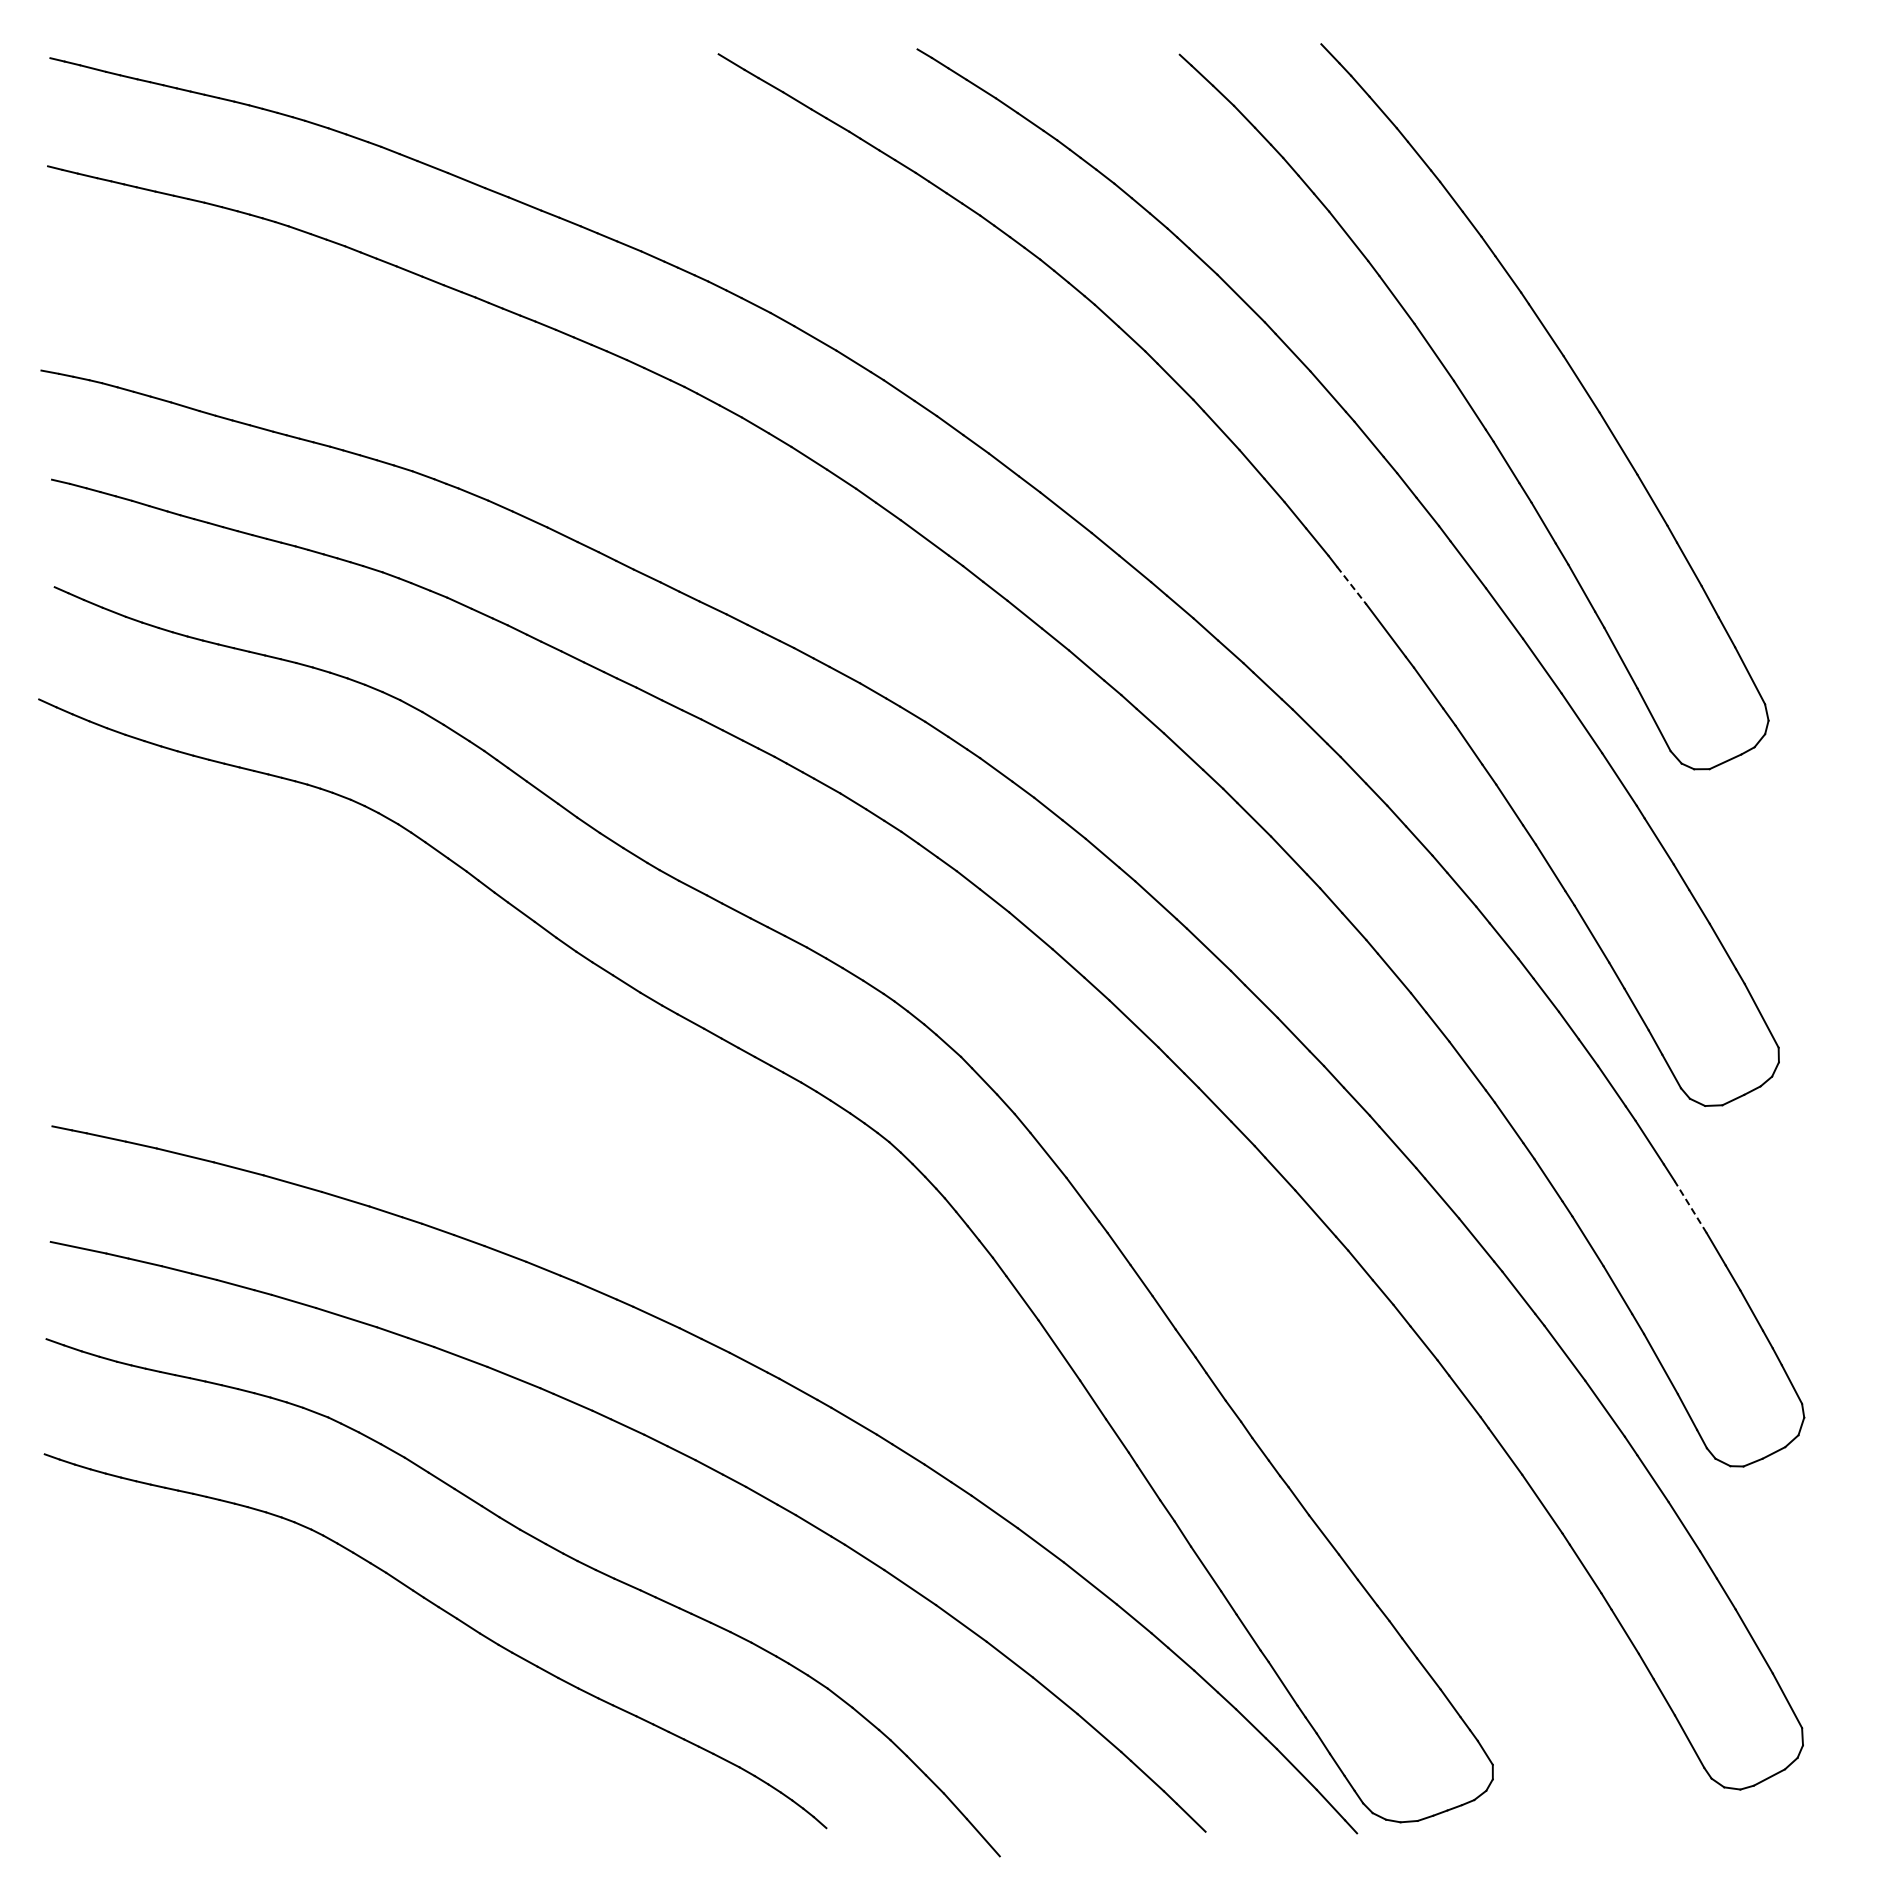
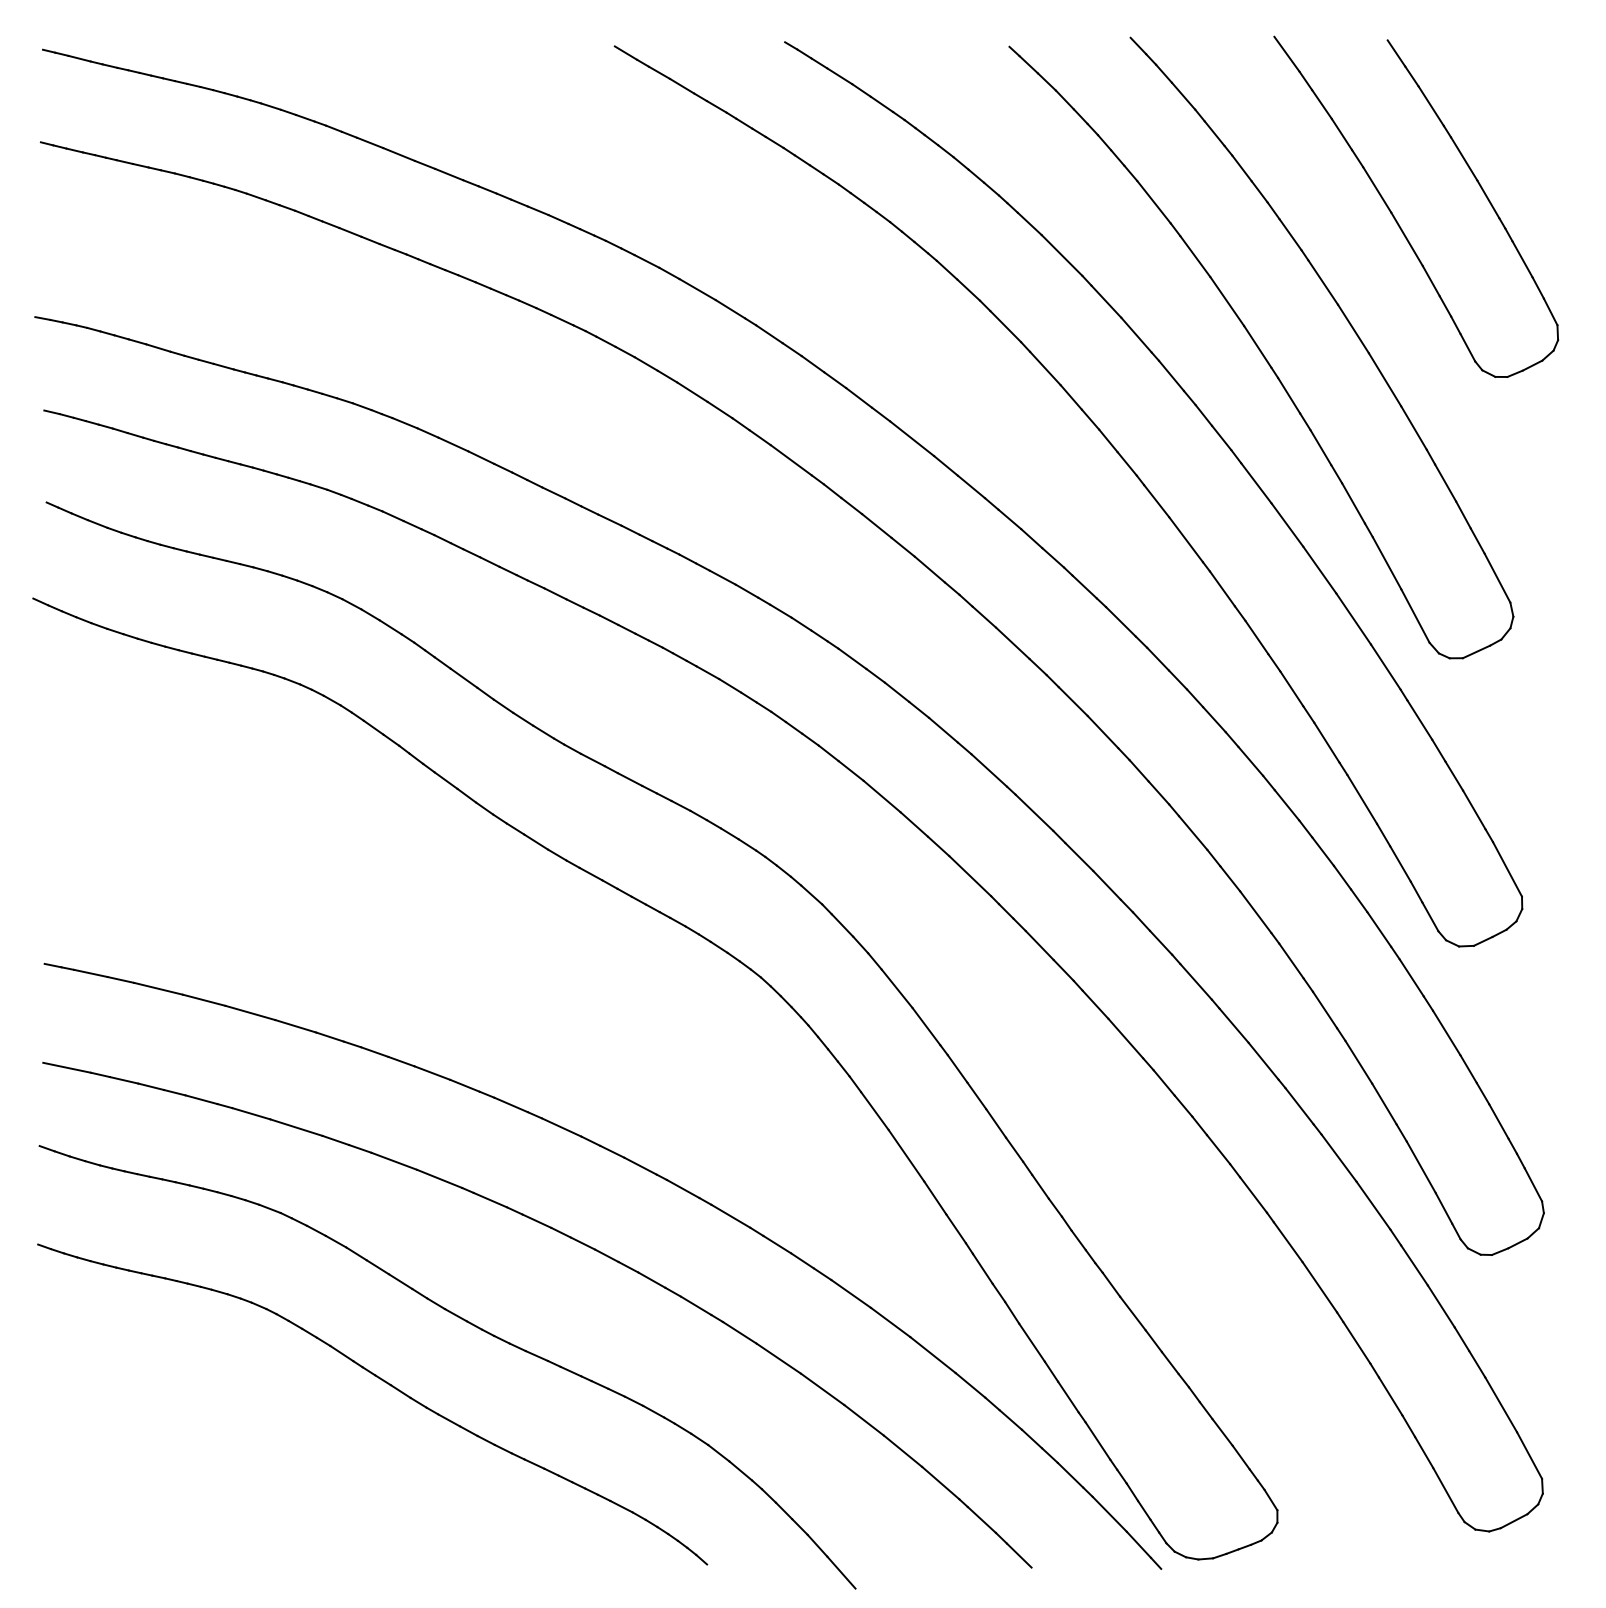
part: (1631, 255) -> (1396, 218), added
line: (1351, 585) -> (1156, 501), dashed -> solid
line: (1690, 1206) -> (1446, 1032), dashed -> solid

